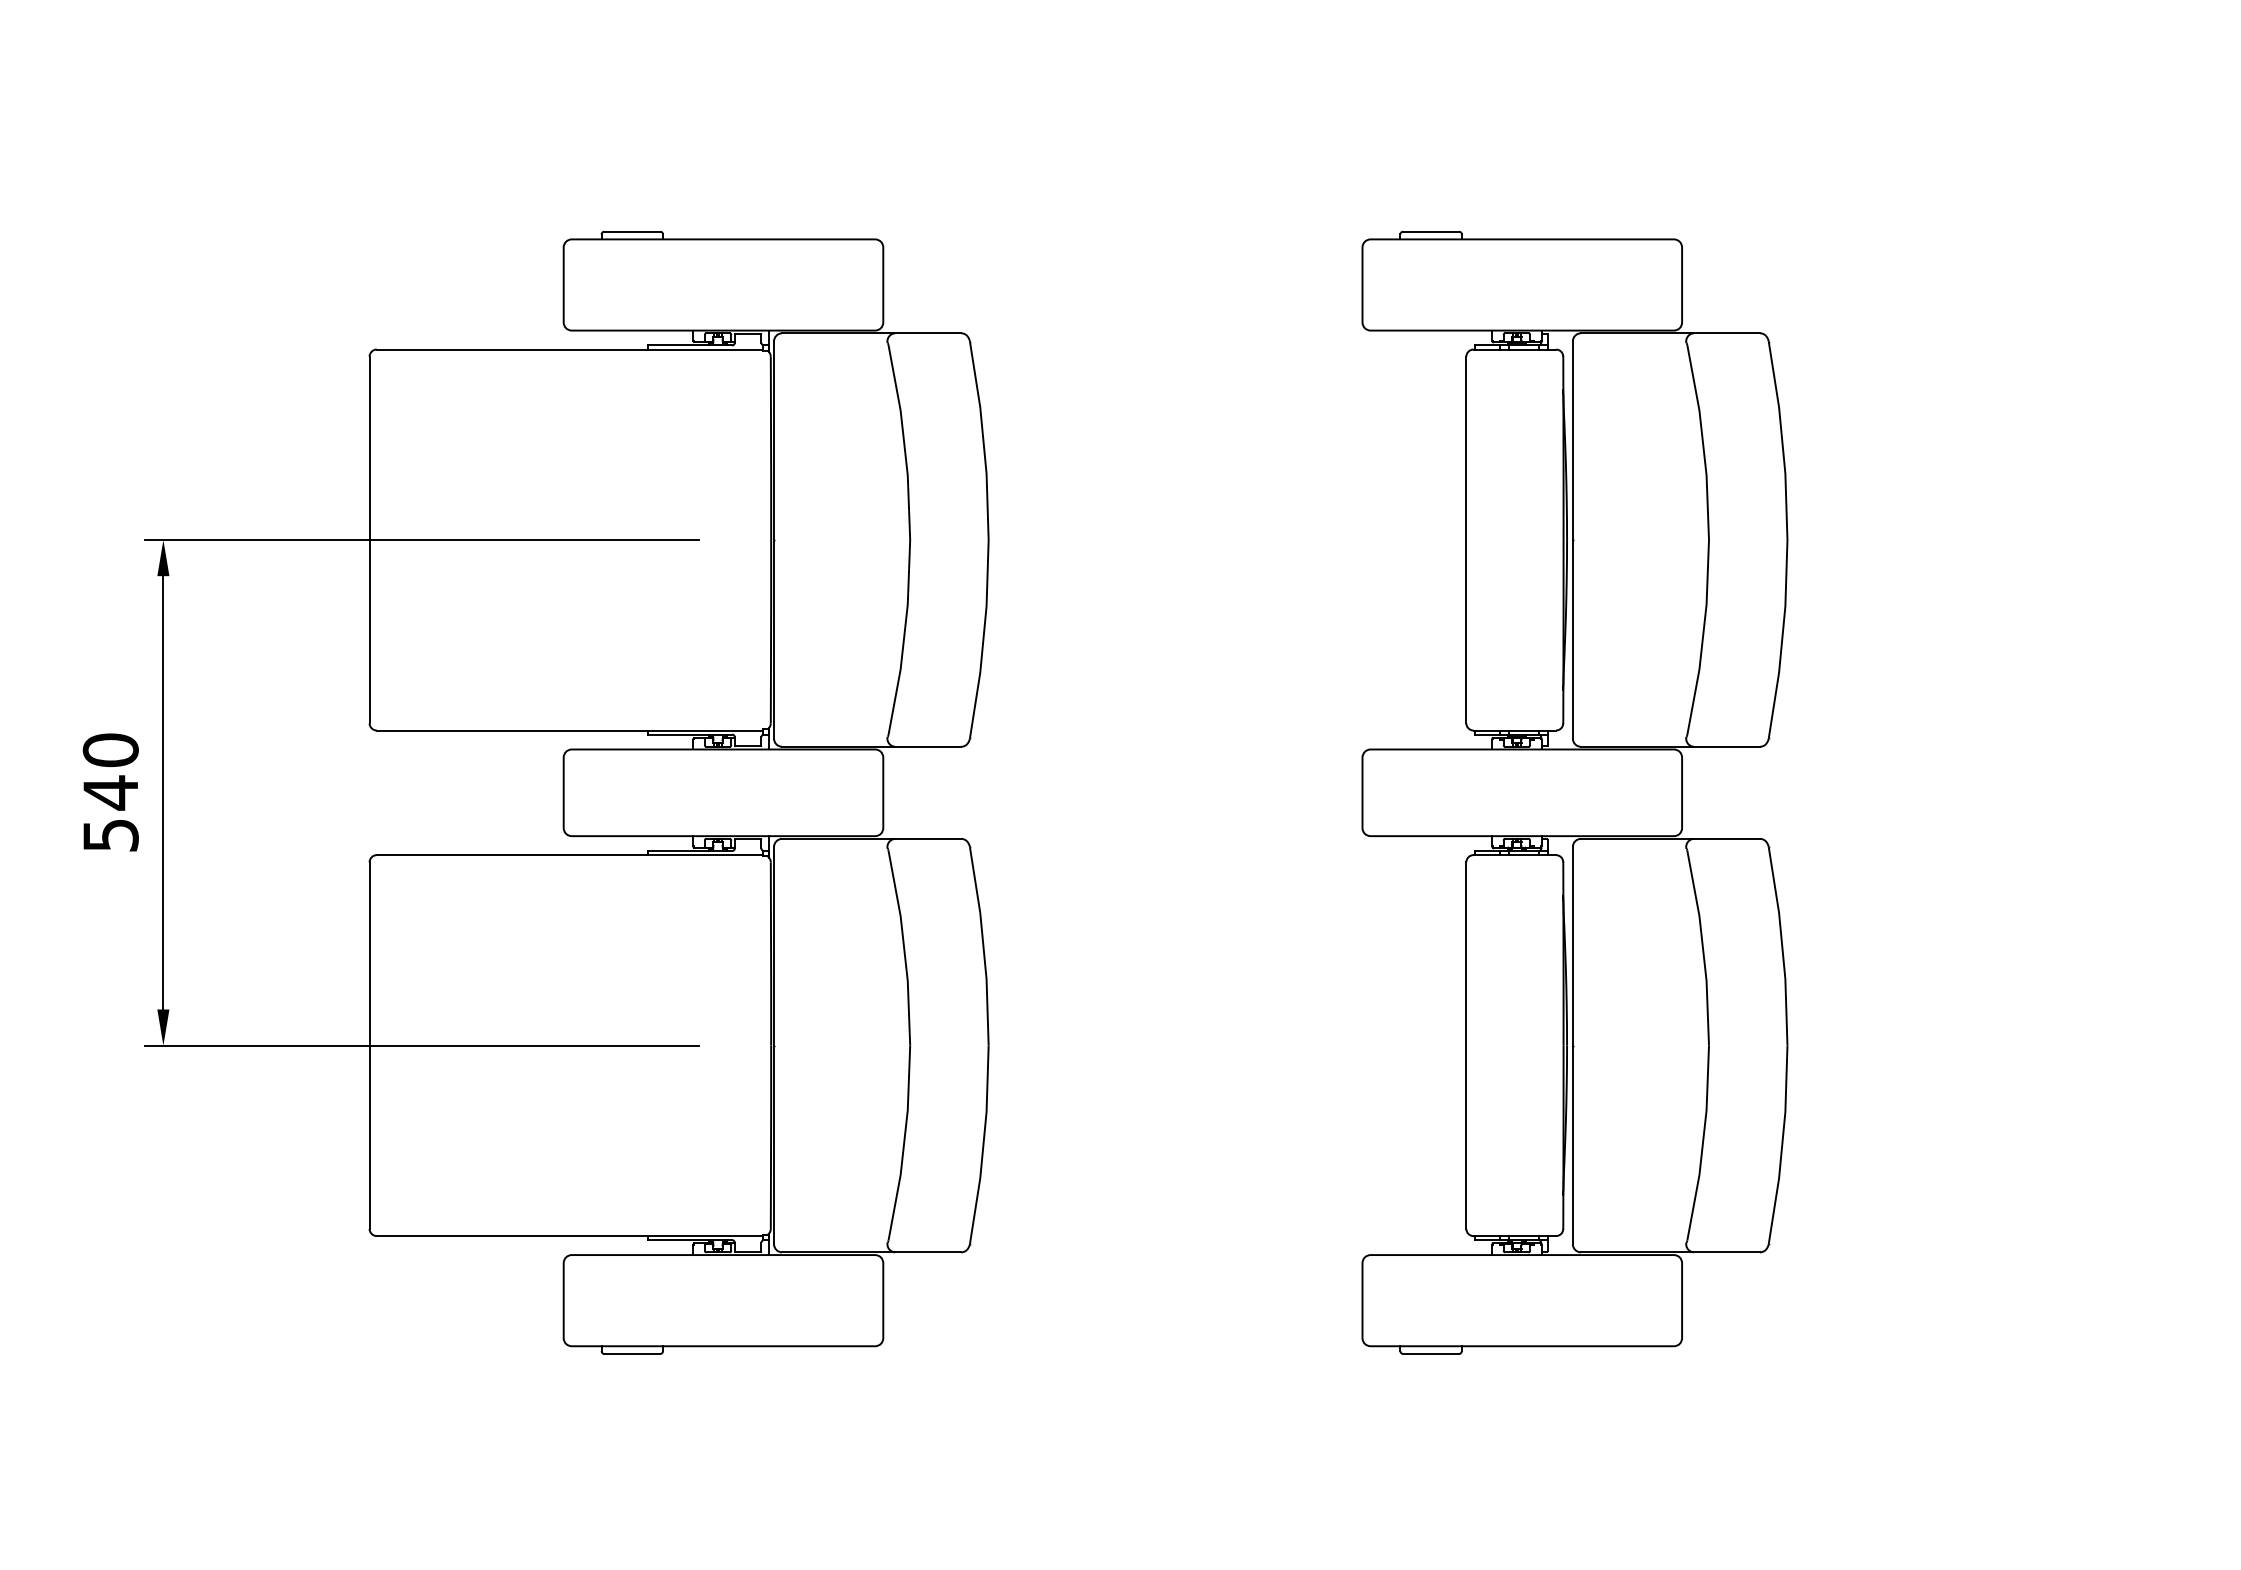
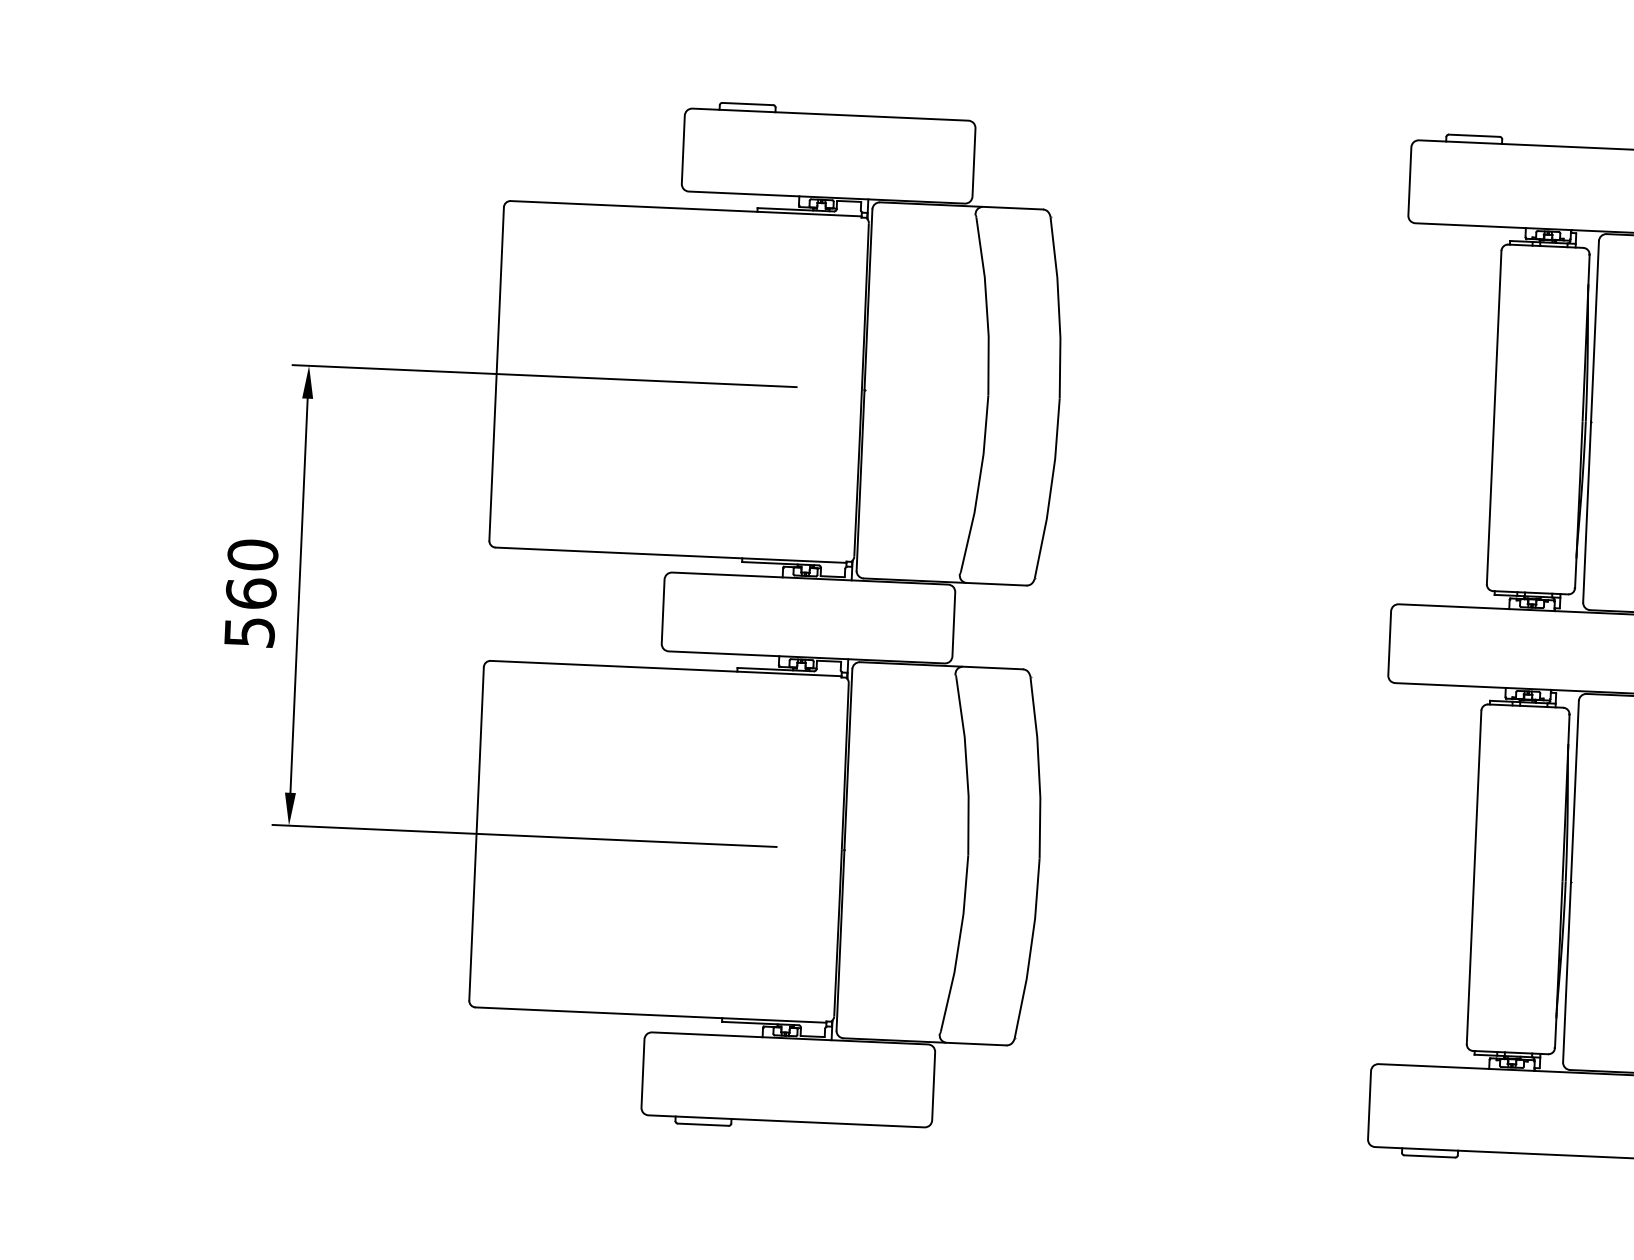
text: (110, 792) -> (250, 593), 540 -> 560

